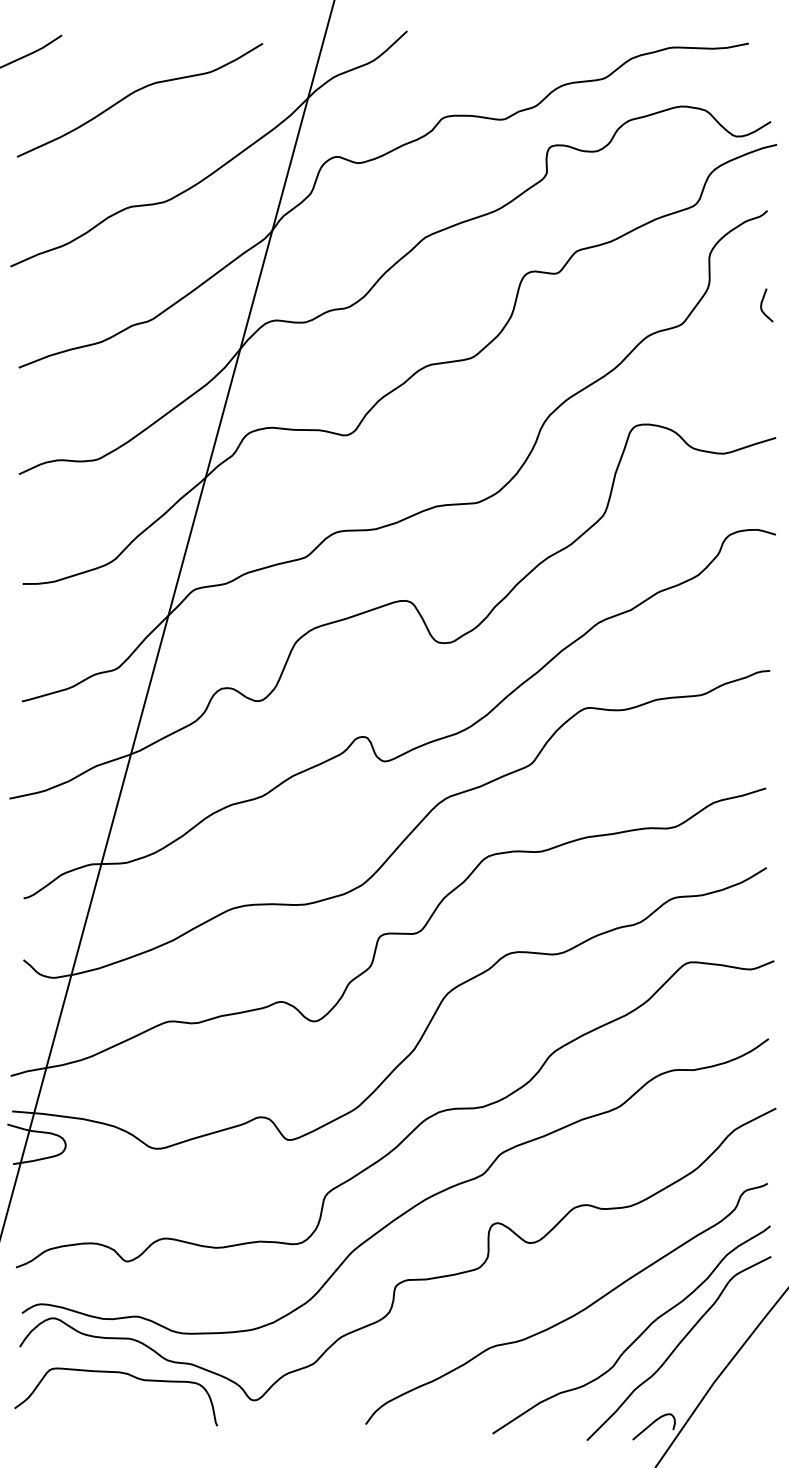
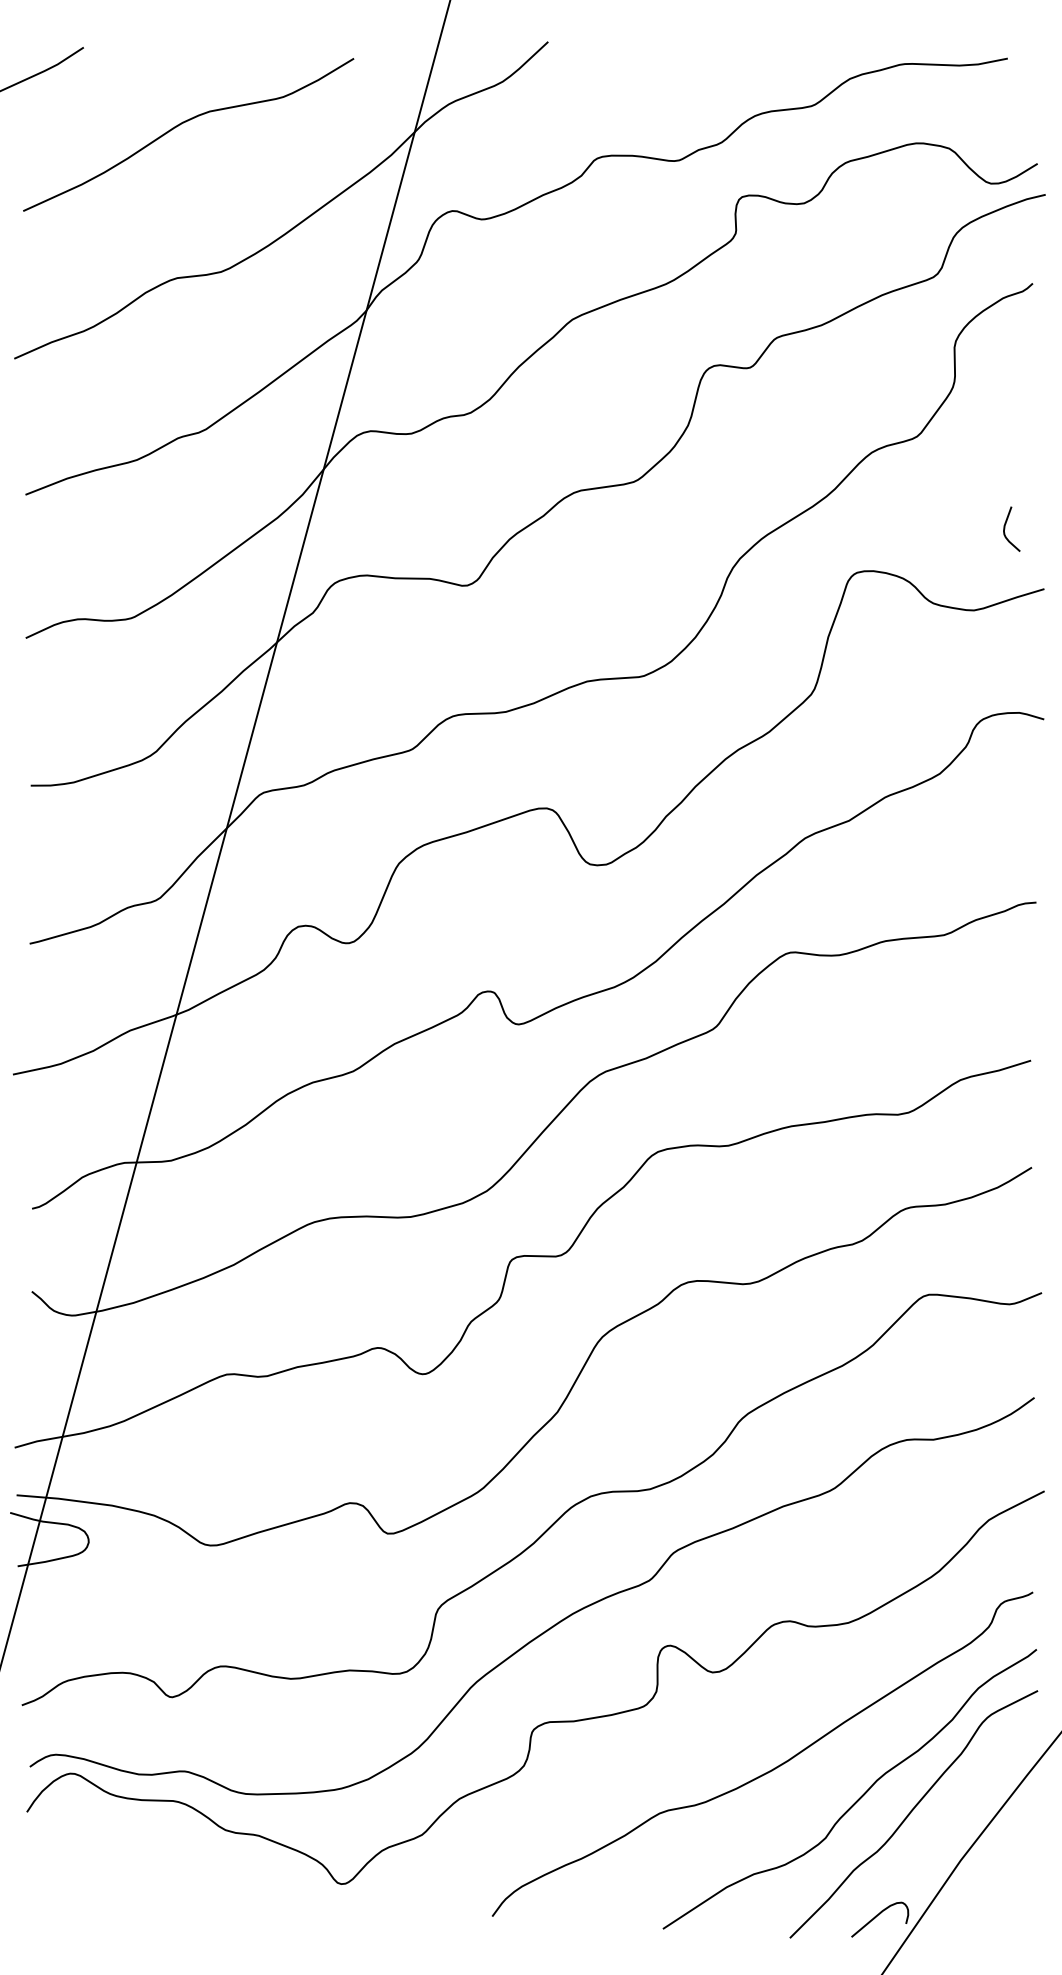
curve: (762, 305) -> (1005, 529), moved
curve: (116, 1373) -> (156, 1847), removed

